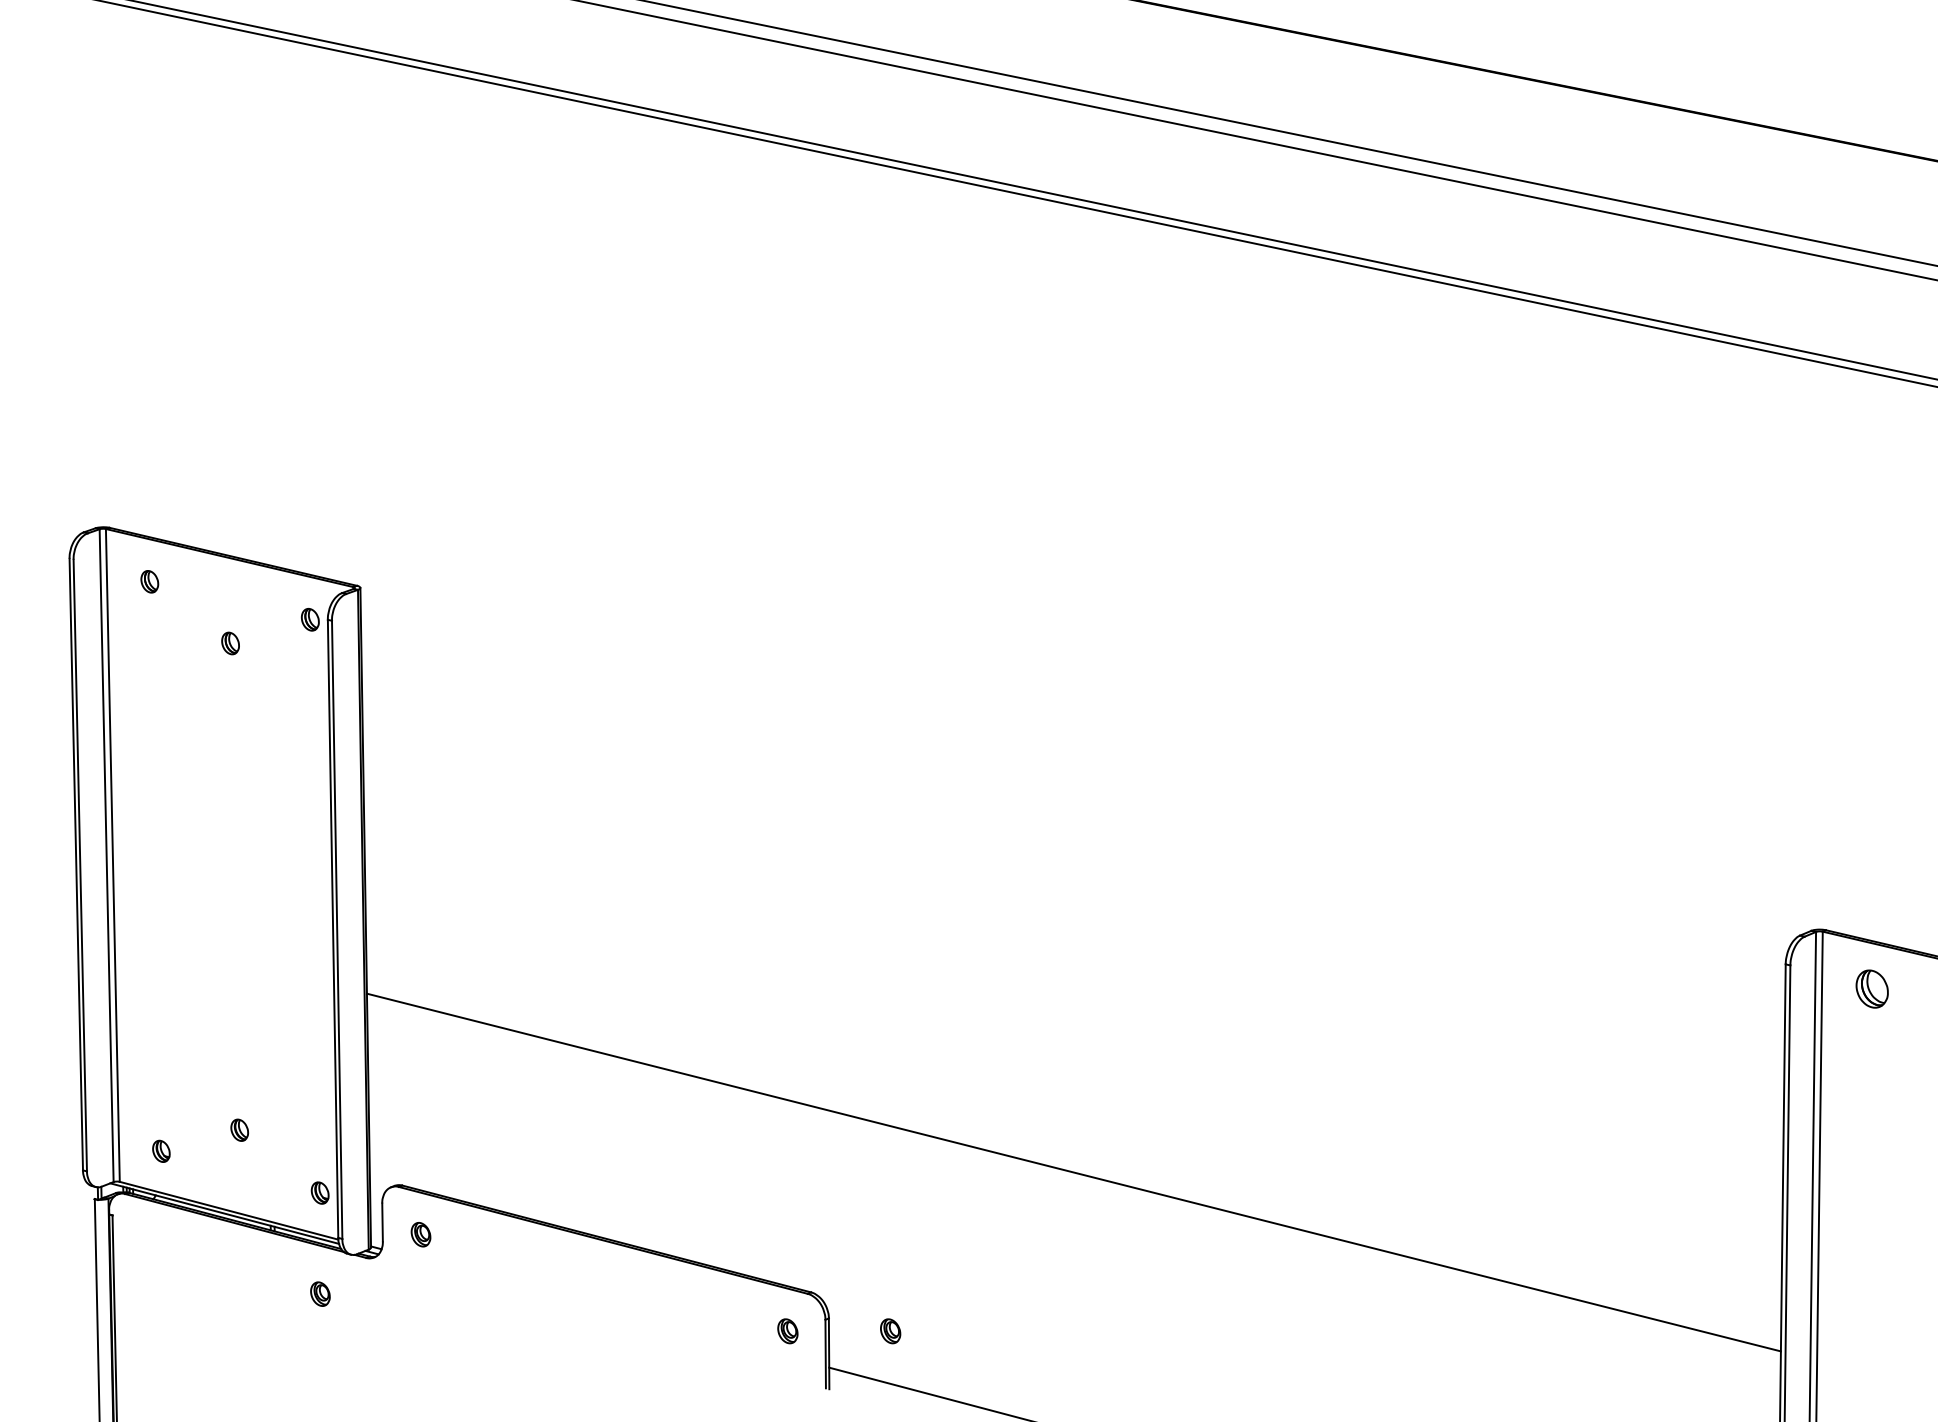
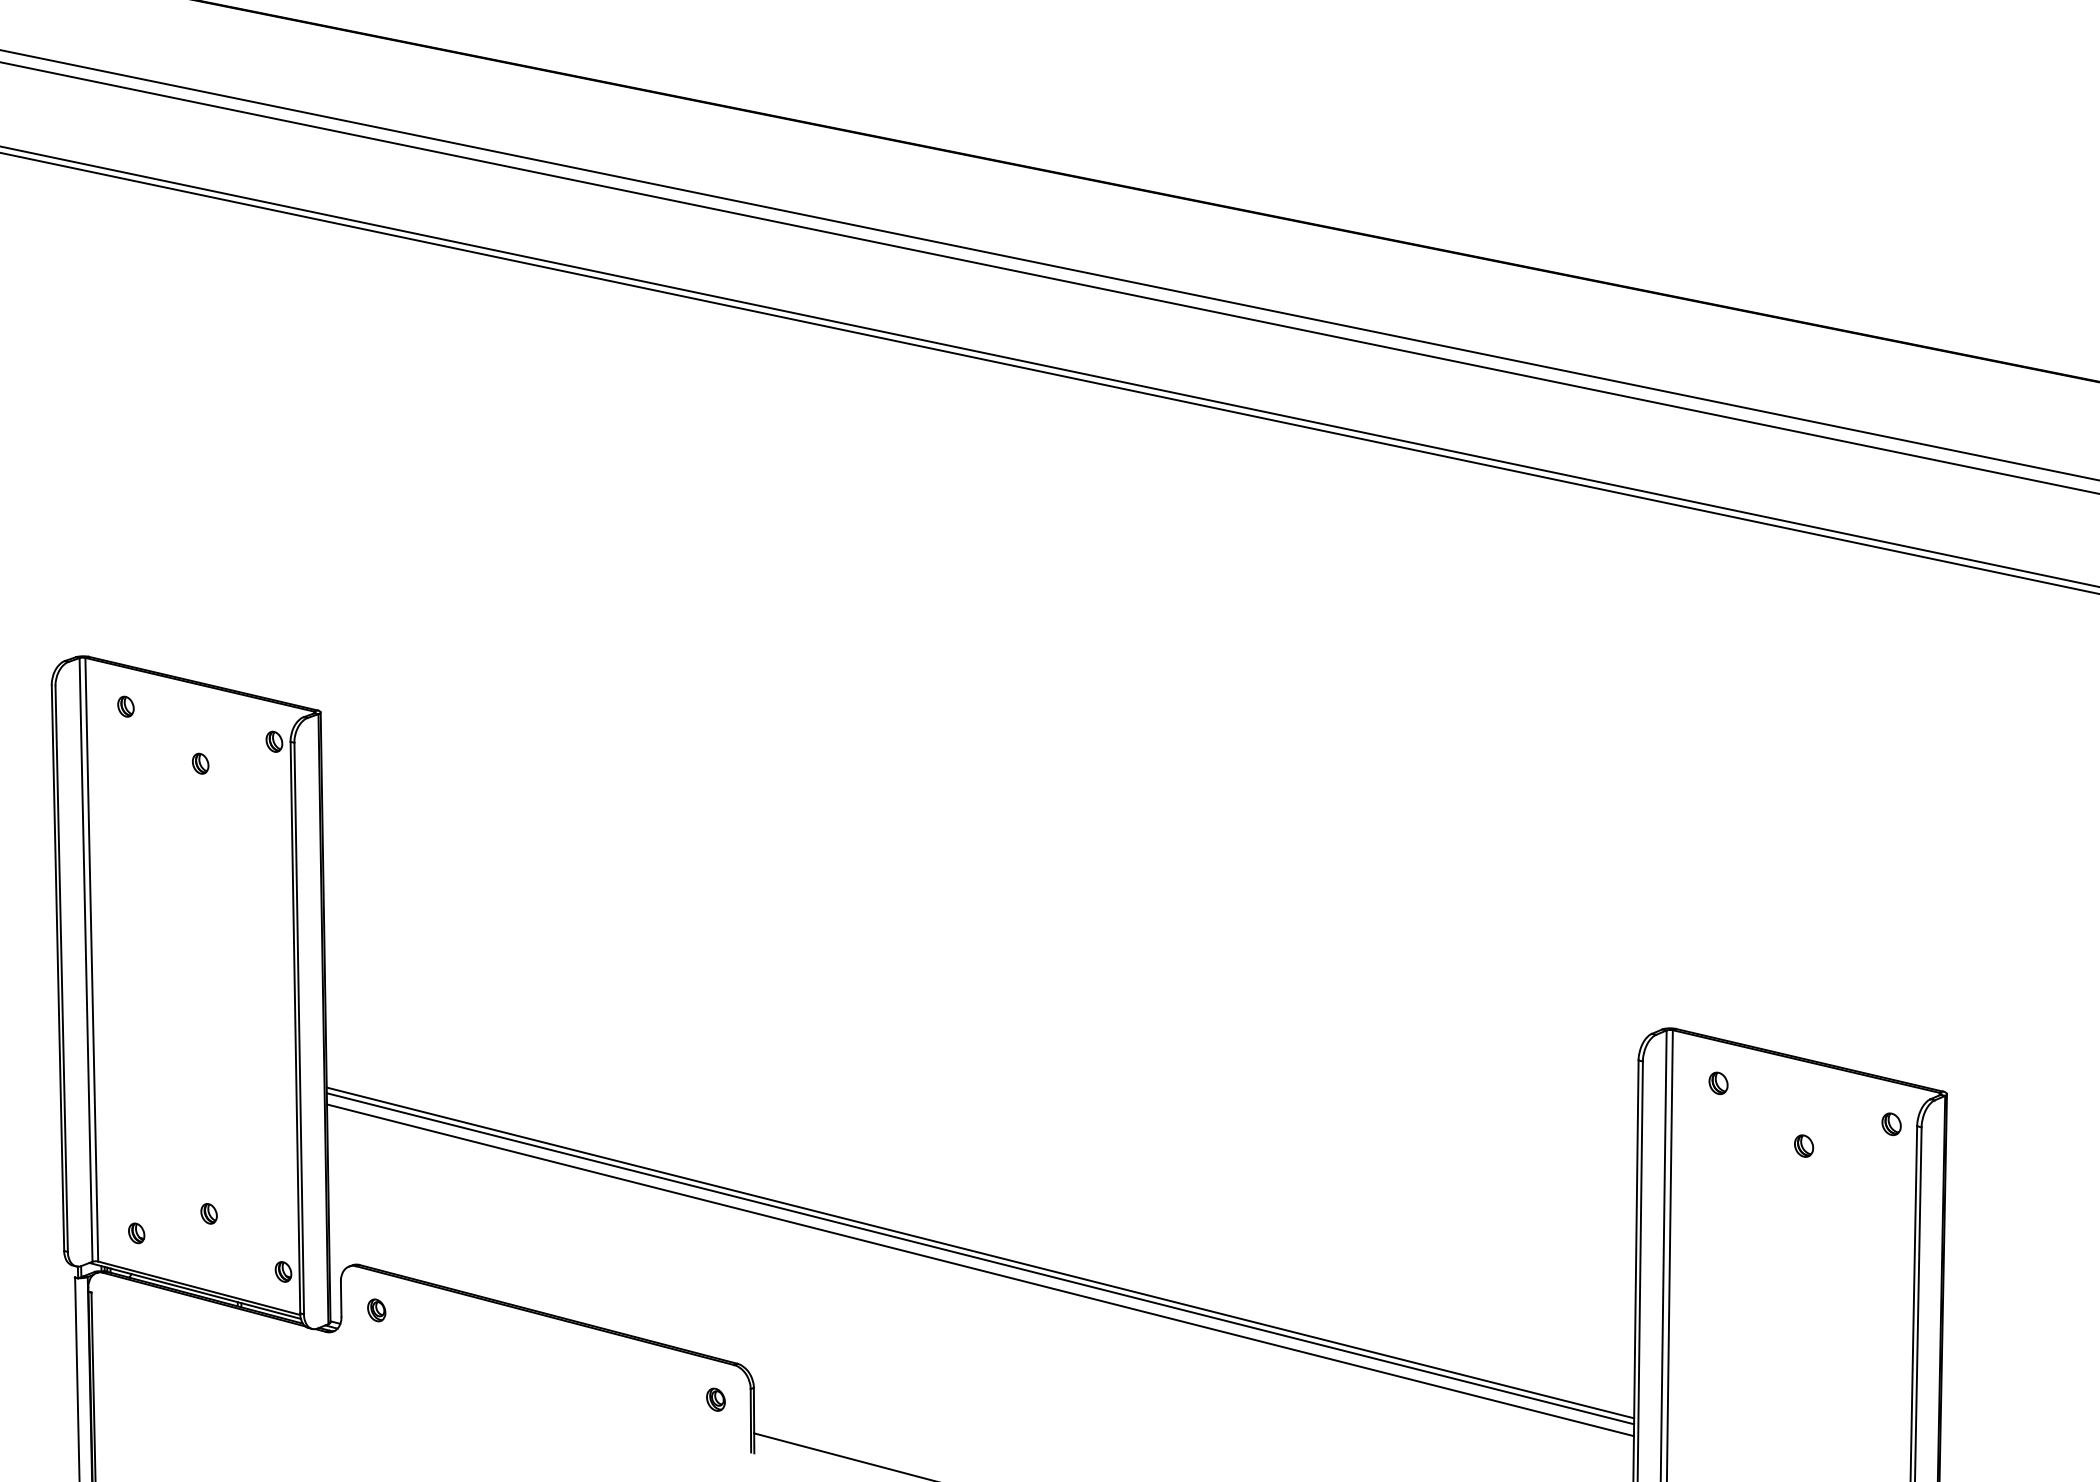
part: (1872, 989) -> (1718, 1083), size x0.62
line: (1073, 1178) -> (980, 1258), added
line: (1073, 1191) -> (980, 1270), added
part: (320, 1294) -> (283, 1365), removed
part: (890, 1331) -> (810, 1399), removed

